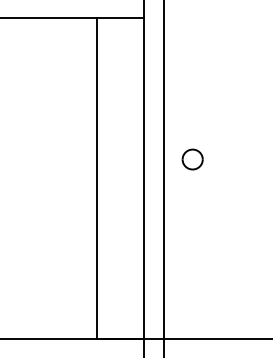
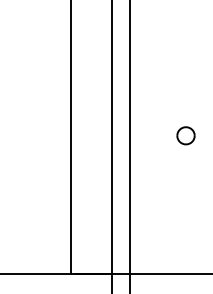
part: (192, 159) -> (185, 135), moved

